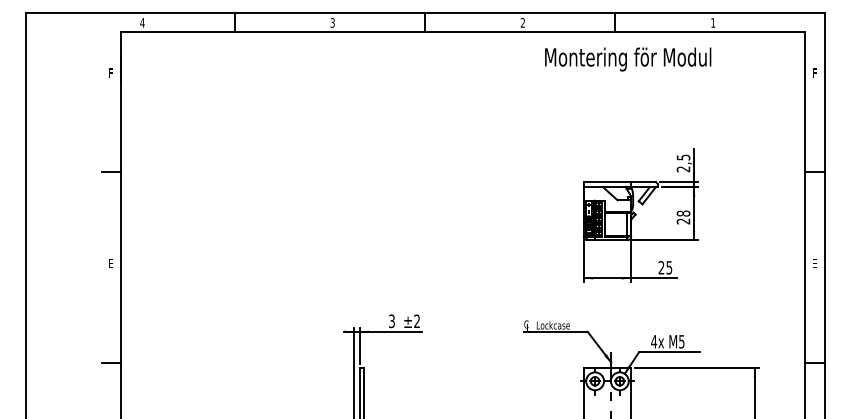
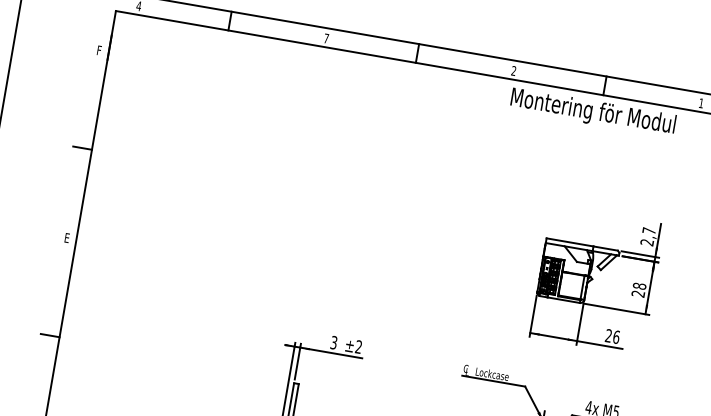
text: (332, 22) -> (326, 38), 3 -> 7
text: (628, 59) -> (593, 112), moved
text: (683, 157) -> (649, 230), 2,5 -> 2,7
text: (669, 267) -> (616, 336), 25 -> 26

